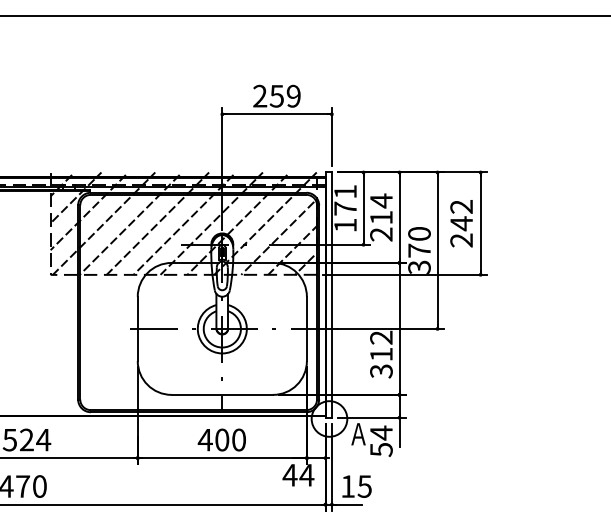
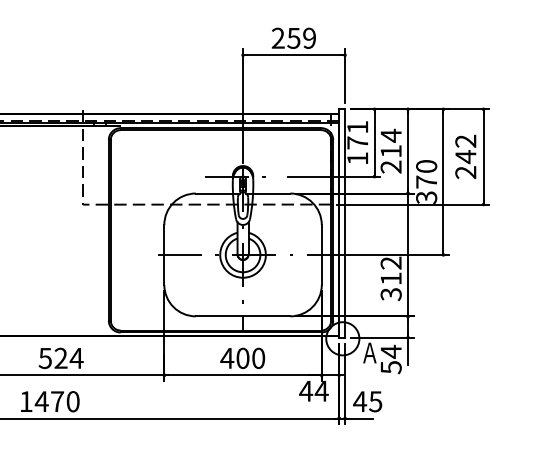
hatch: (183, 223) -> (206, 156), removed
text: (347, 486) -> (359, 401), 15 -> 45

